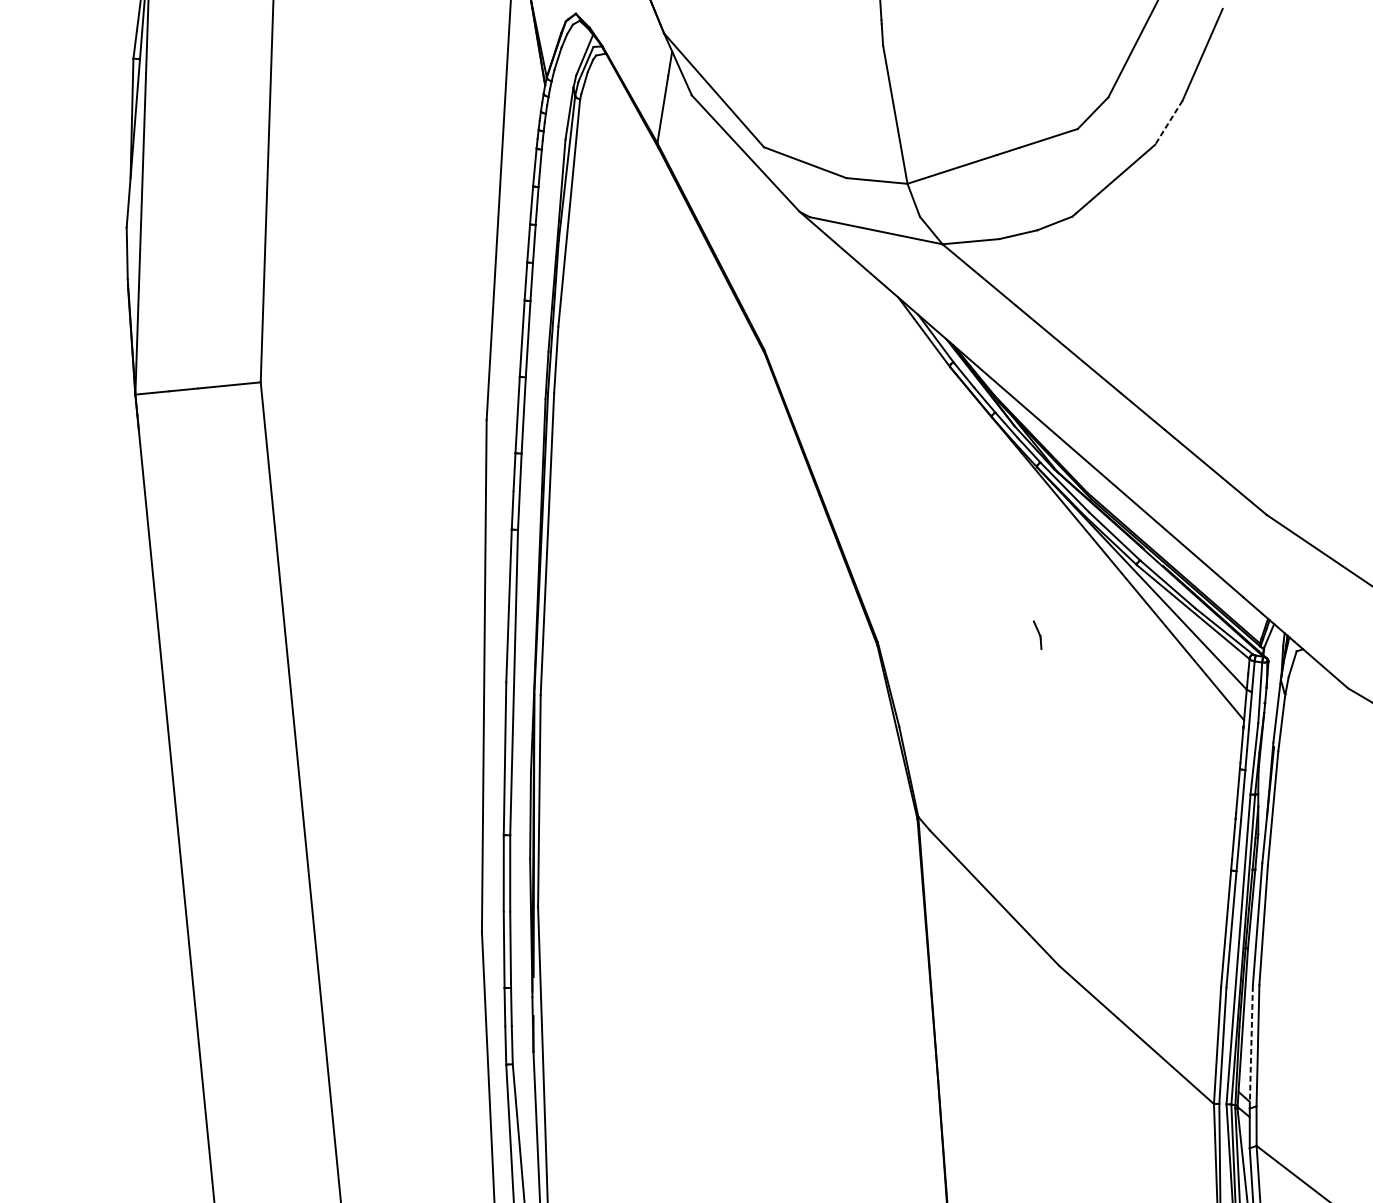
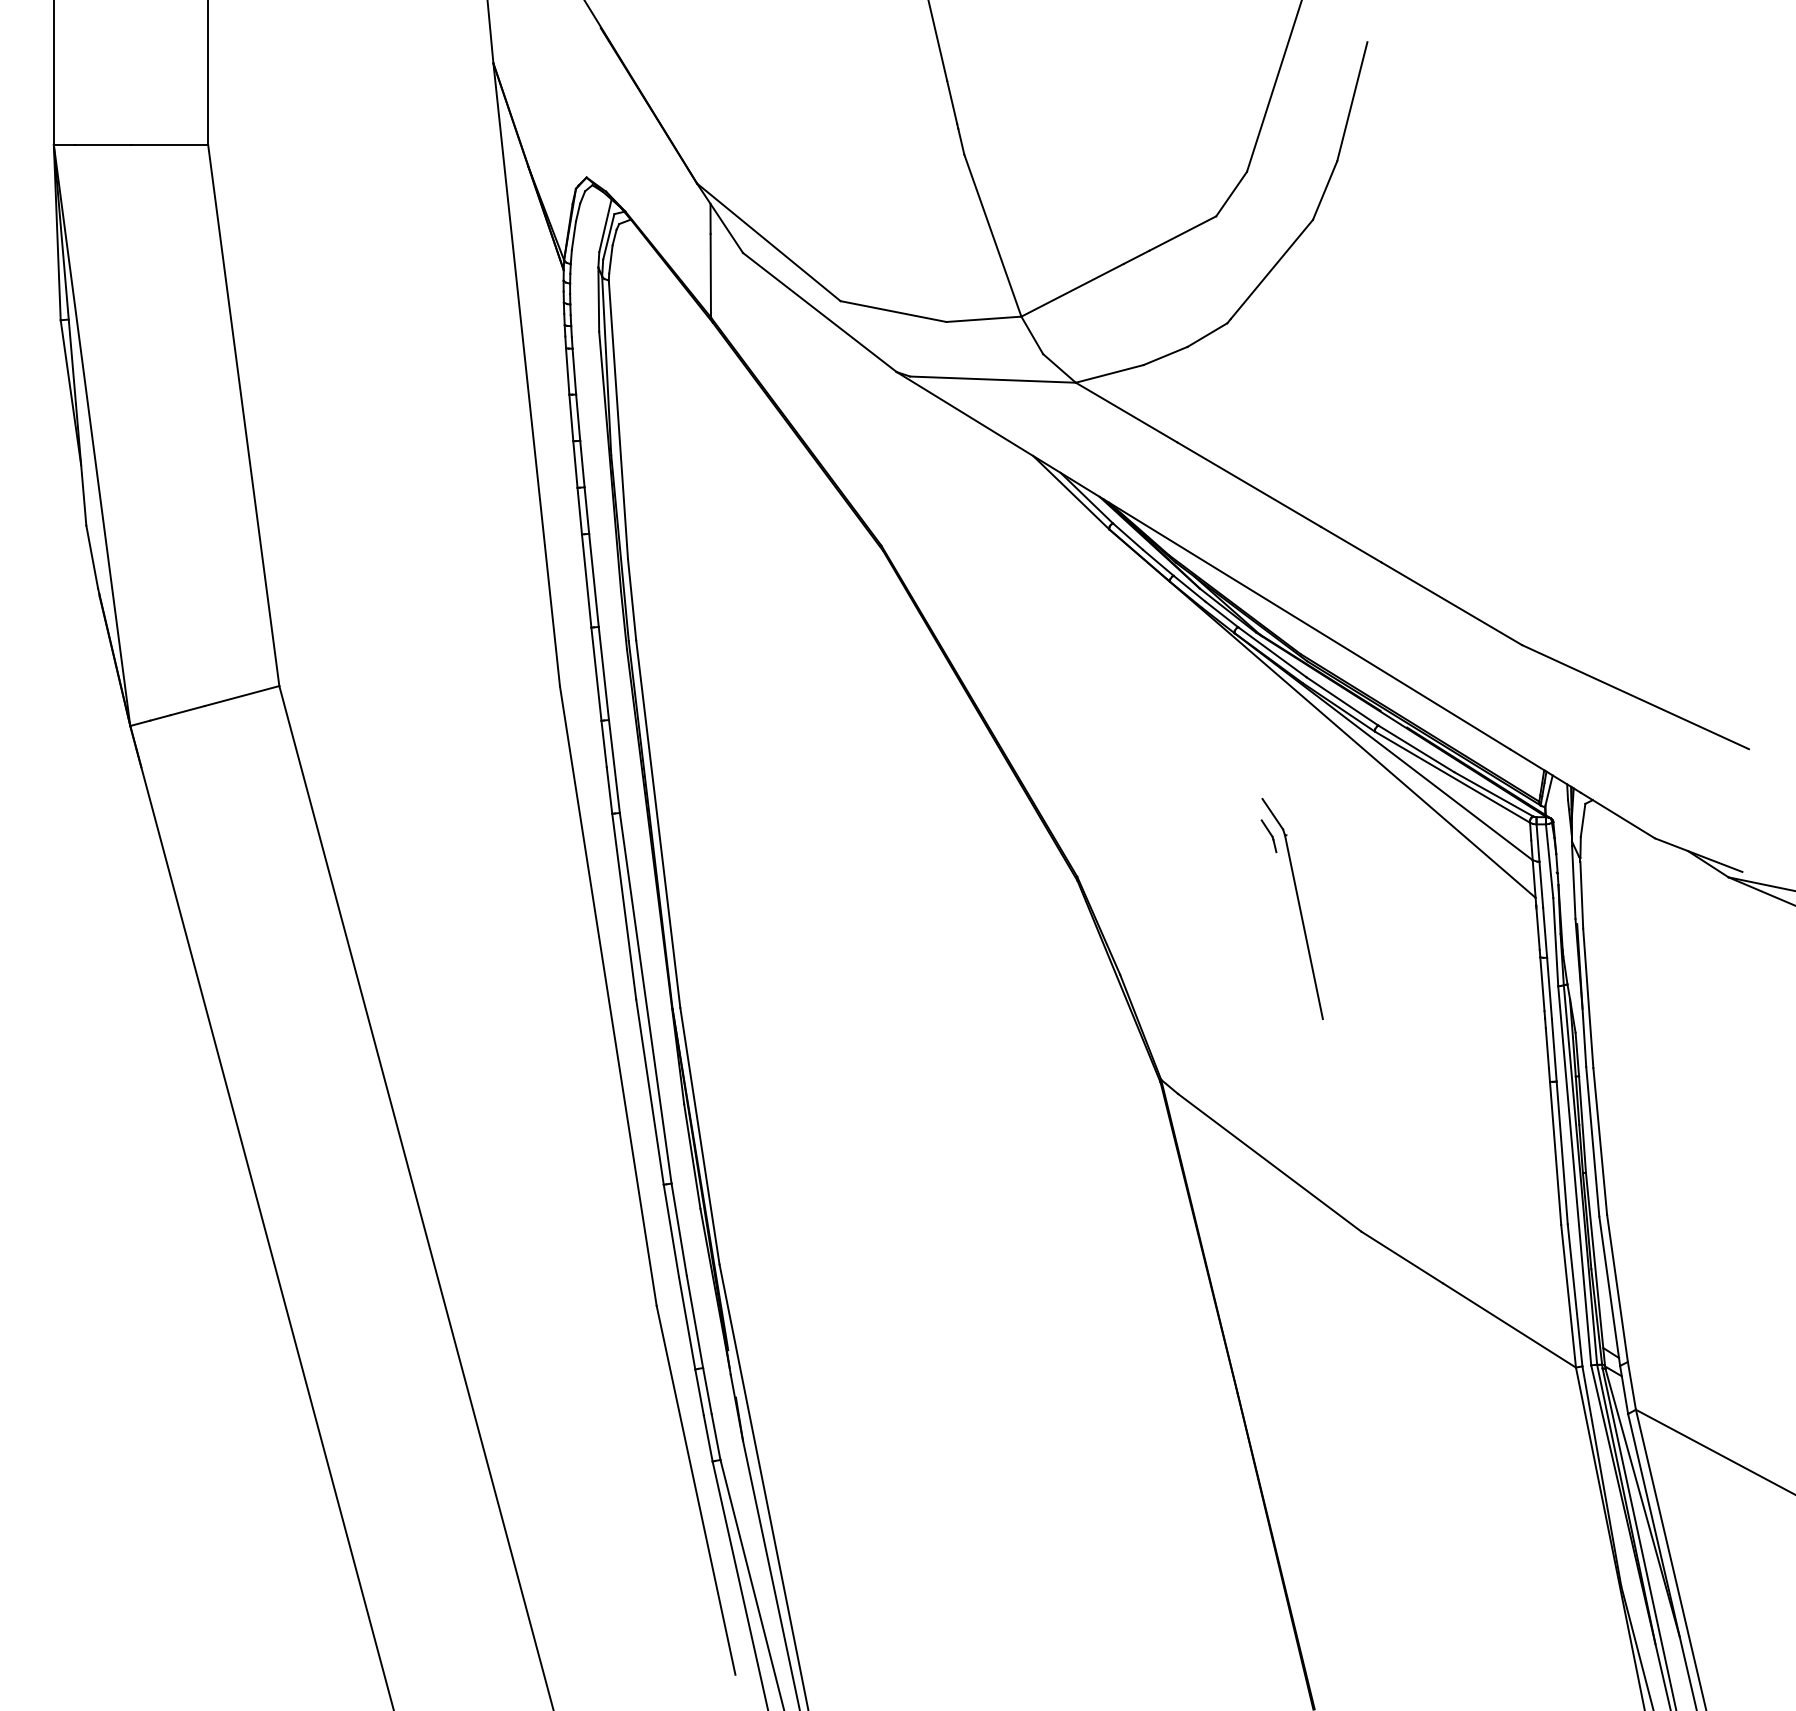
line: (1169, 122) -> (1325, 190), dashed -> solid
part: (1052, 695) -> (1298, 906), added
line: (1251, 1046) -> (1609, 1290), dashed -> solid

